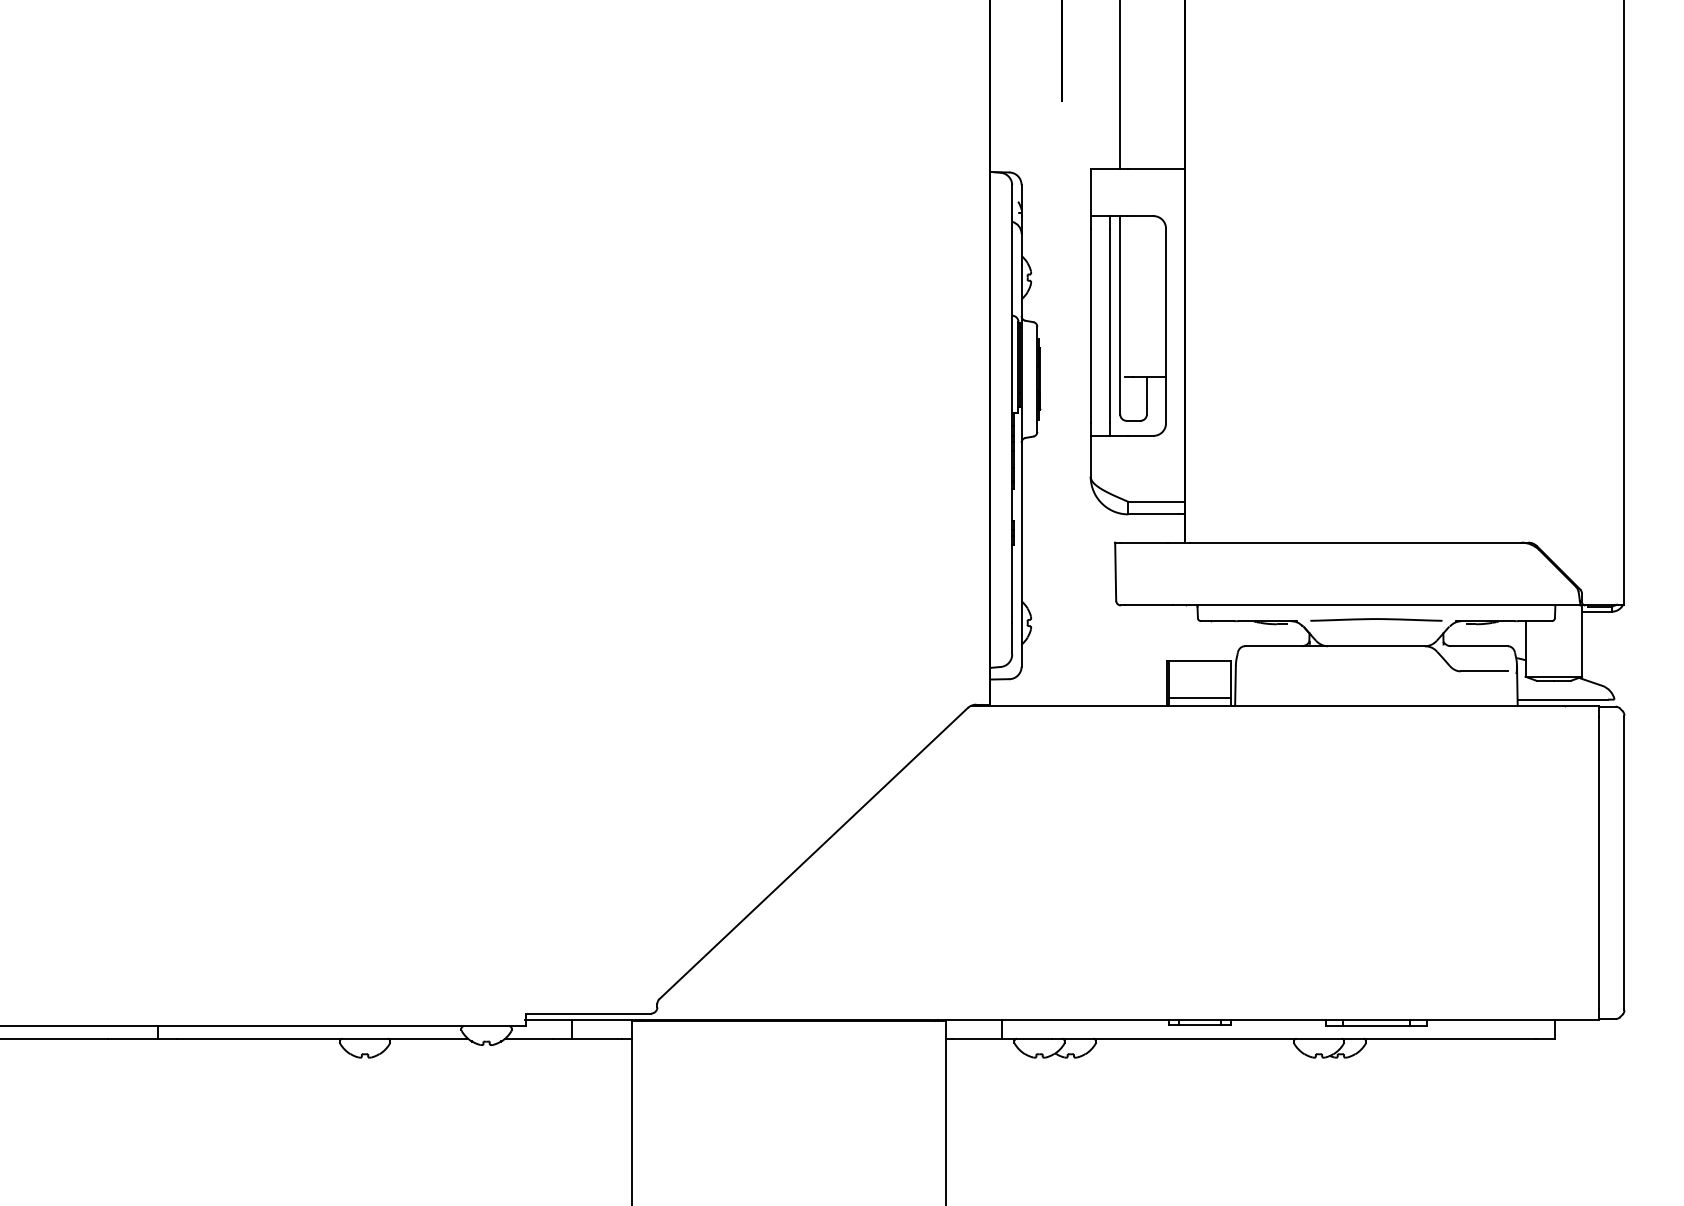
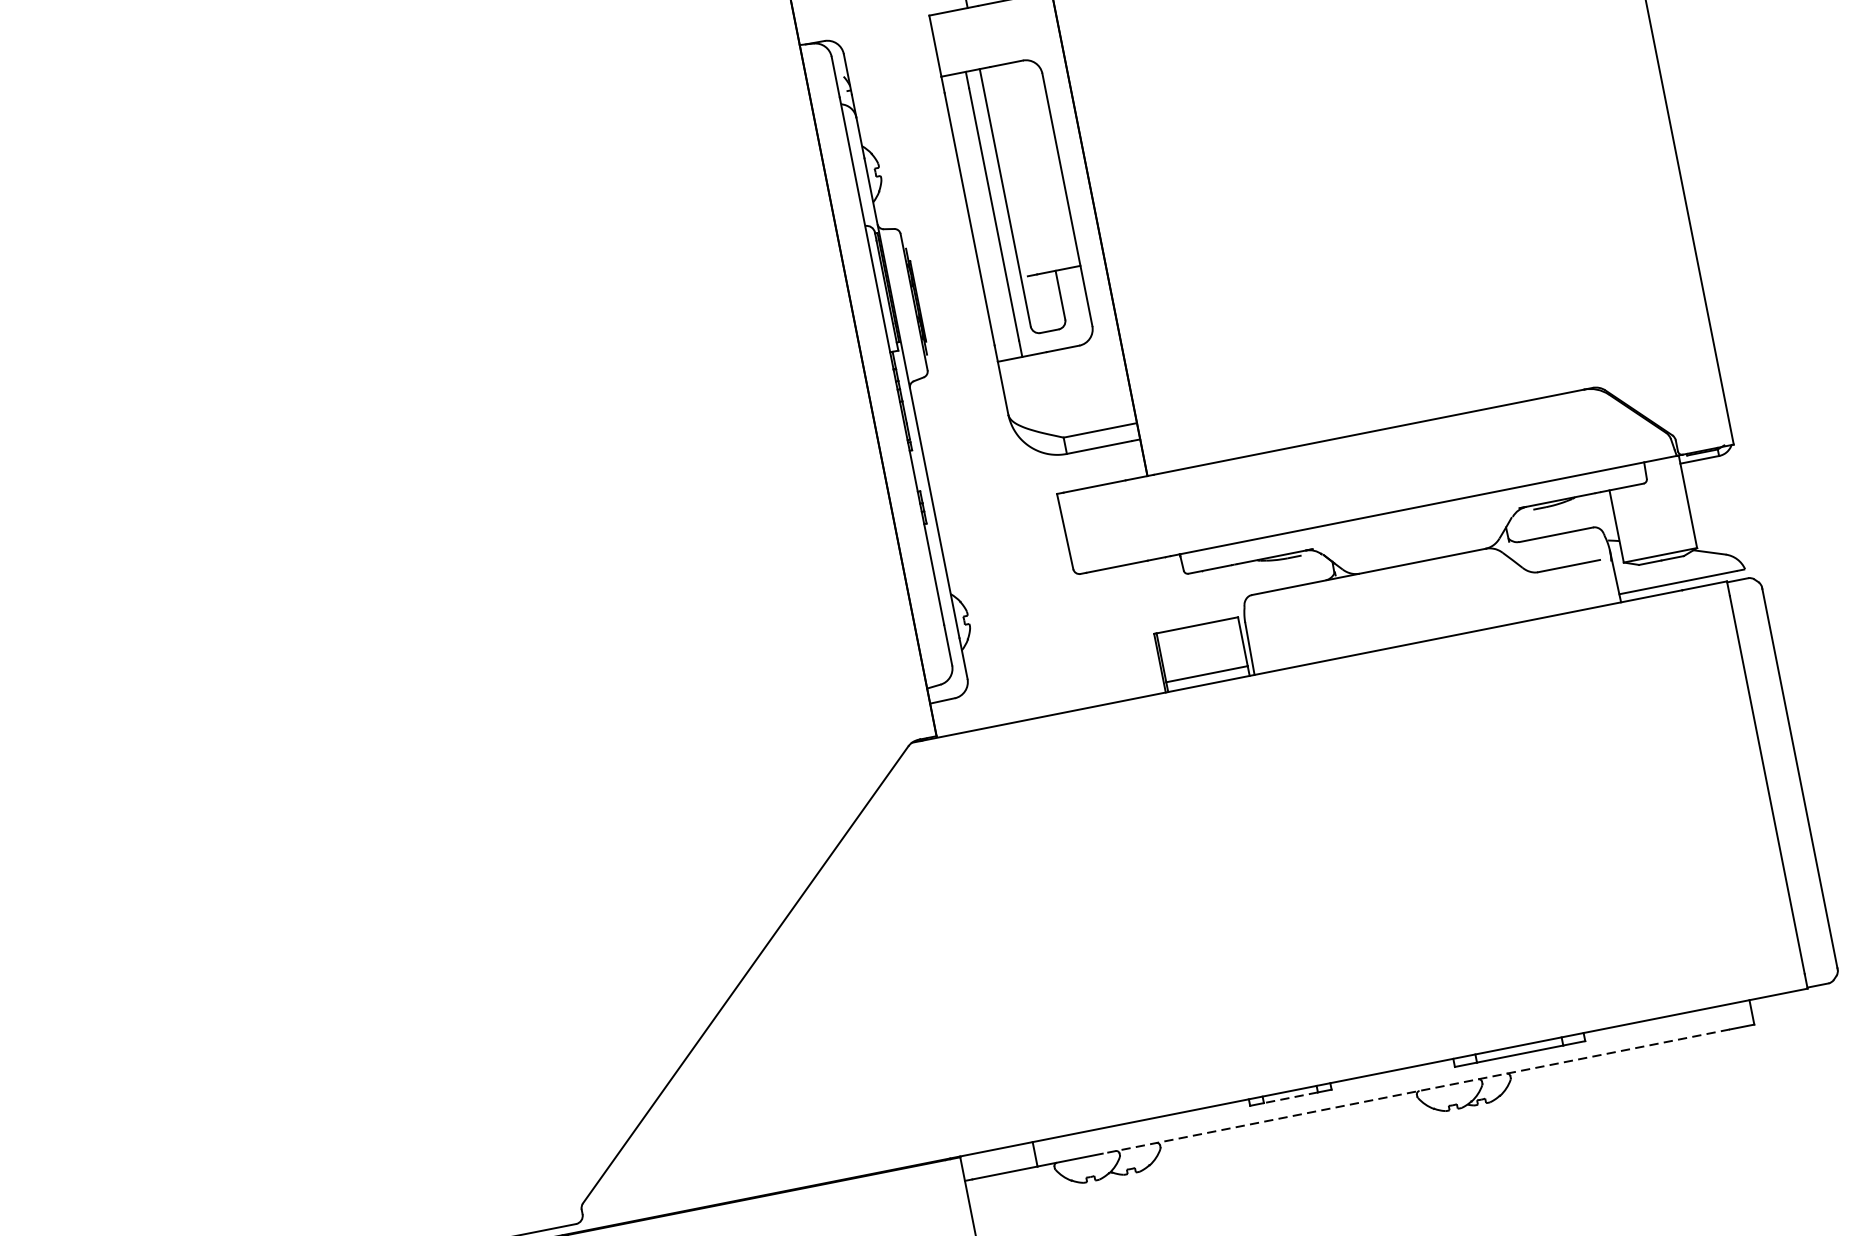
line: (1376, 619) -> (1415, 526), removed
line: (1199, 1024) -> (1290, 1097), solid -> dashed
line: (1293, 1038) -> (1415, 1091), solid -> dashed

